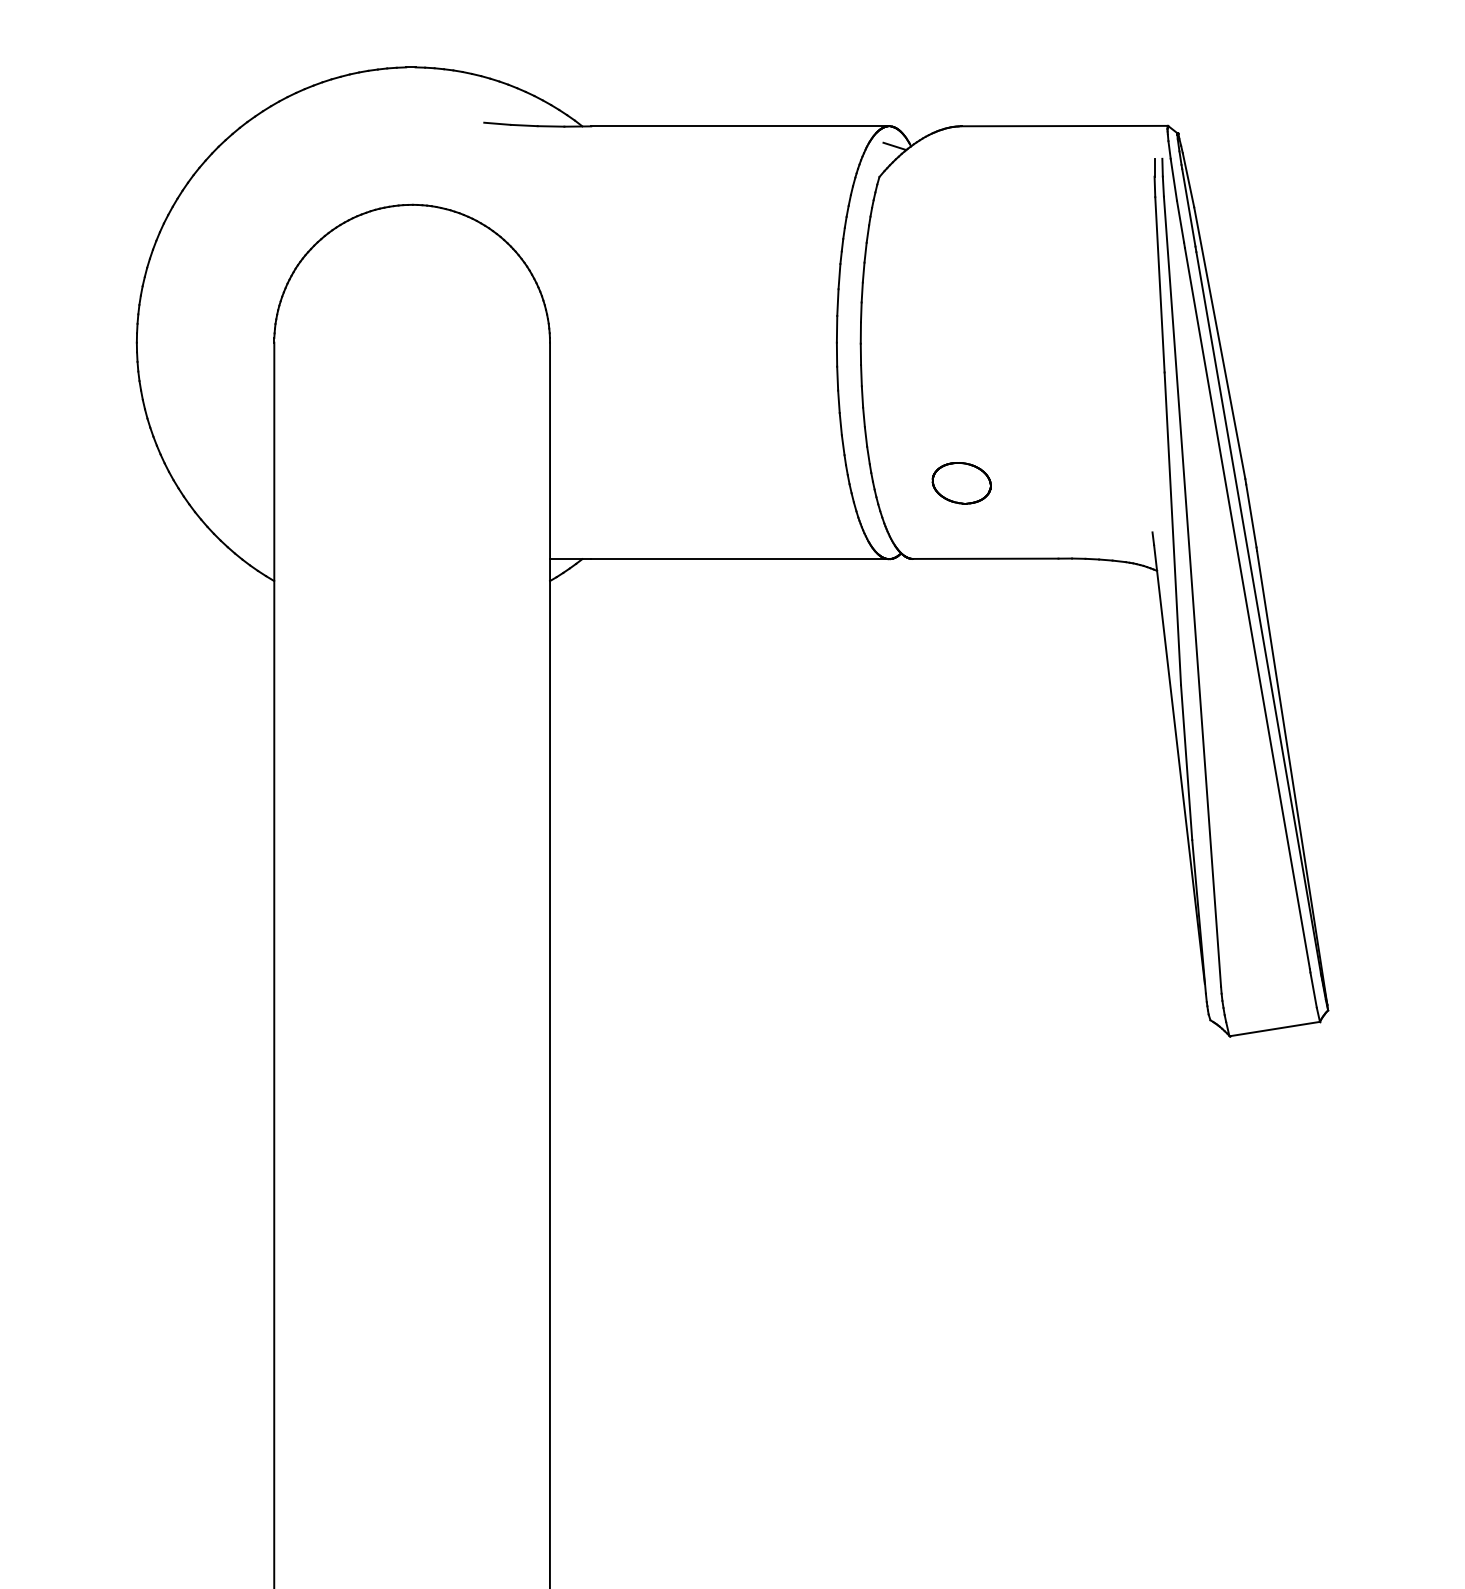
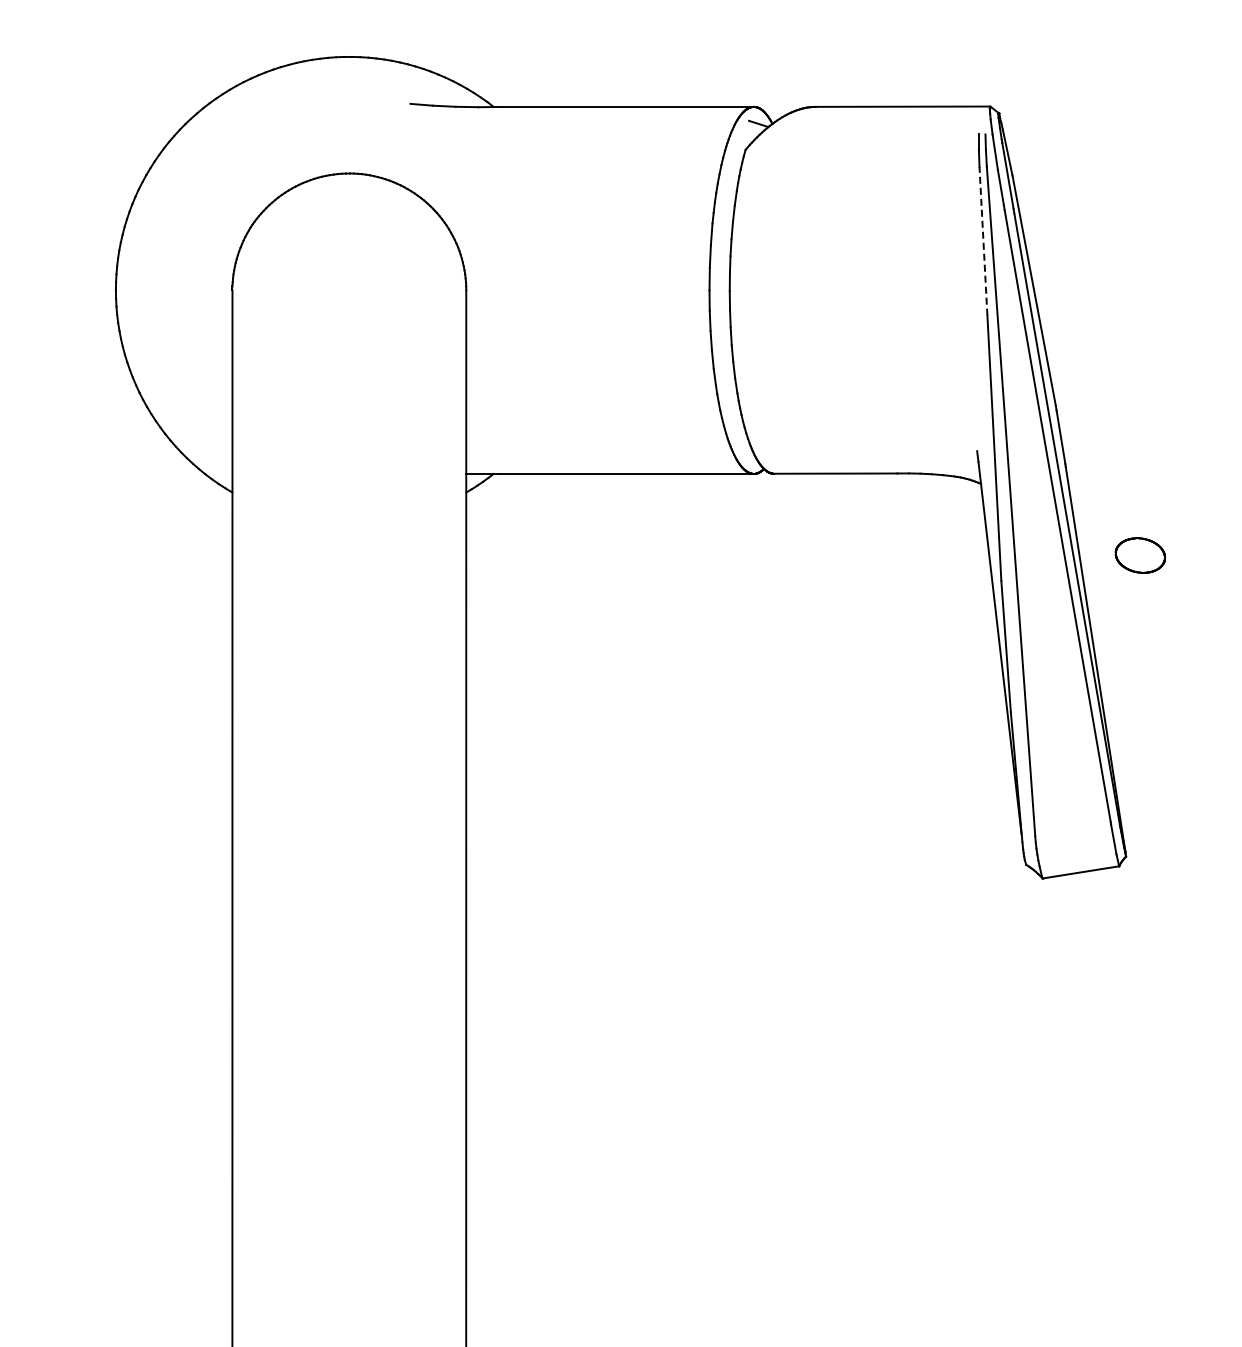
line: (1159, 283) -> (983, 240), solid -> dashed
part: (960, 483) -> (1139, 555), moved

